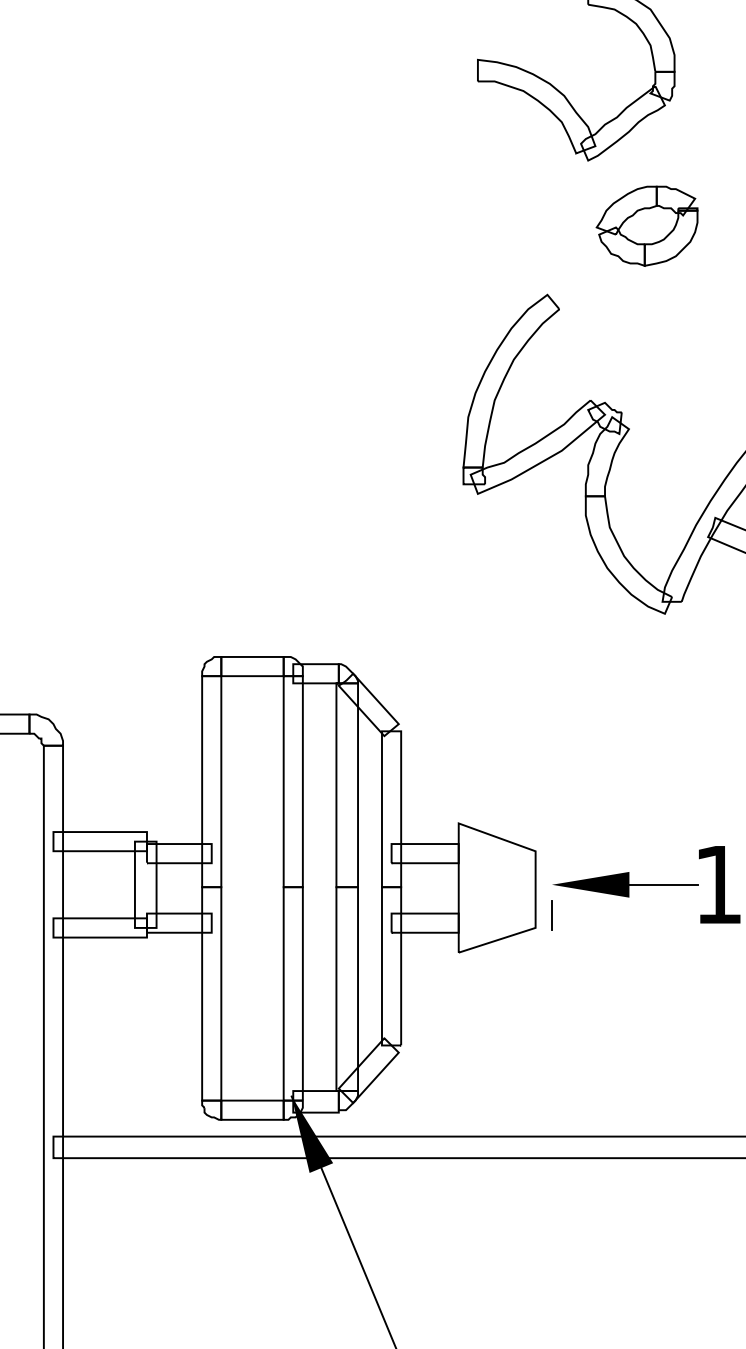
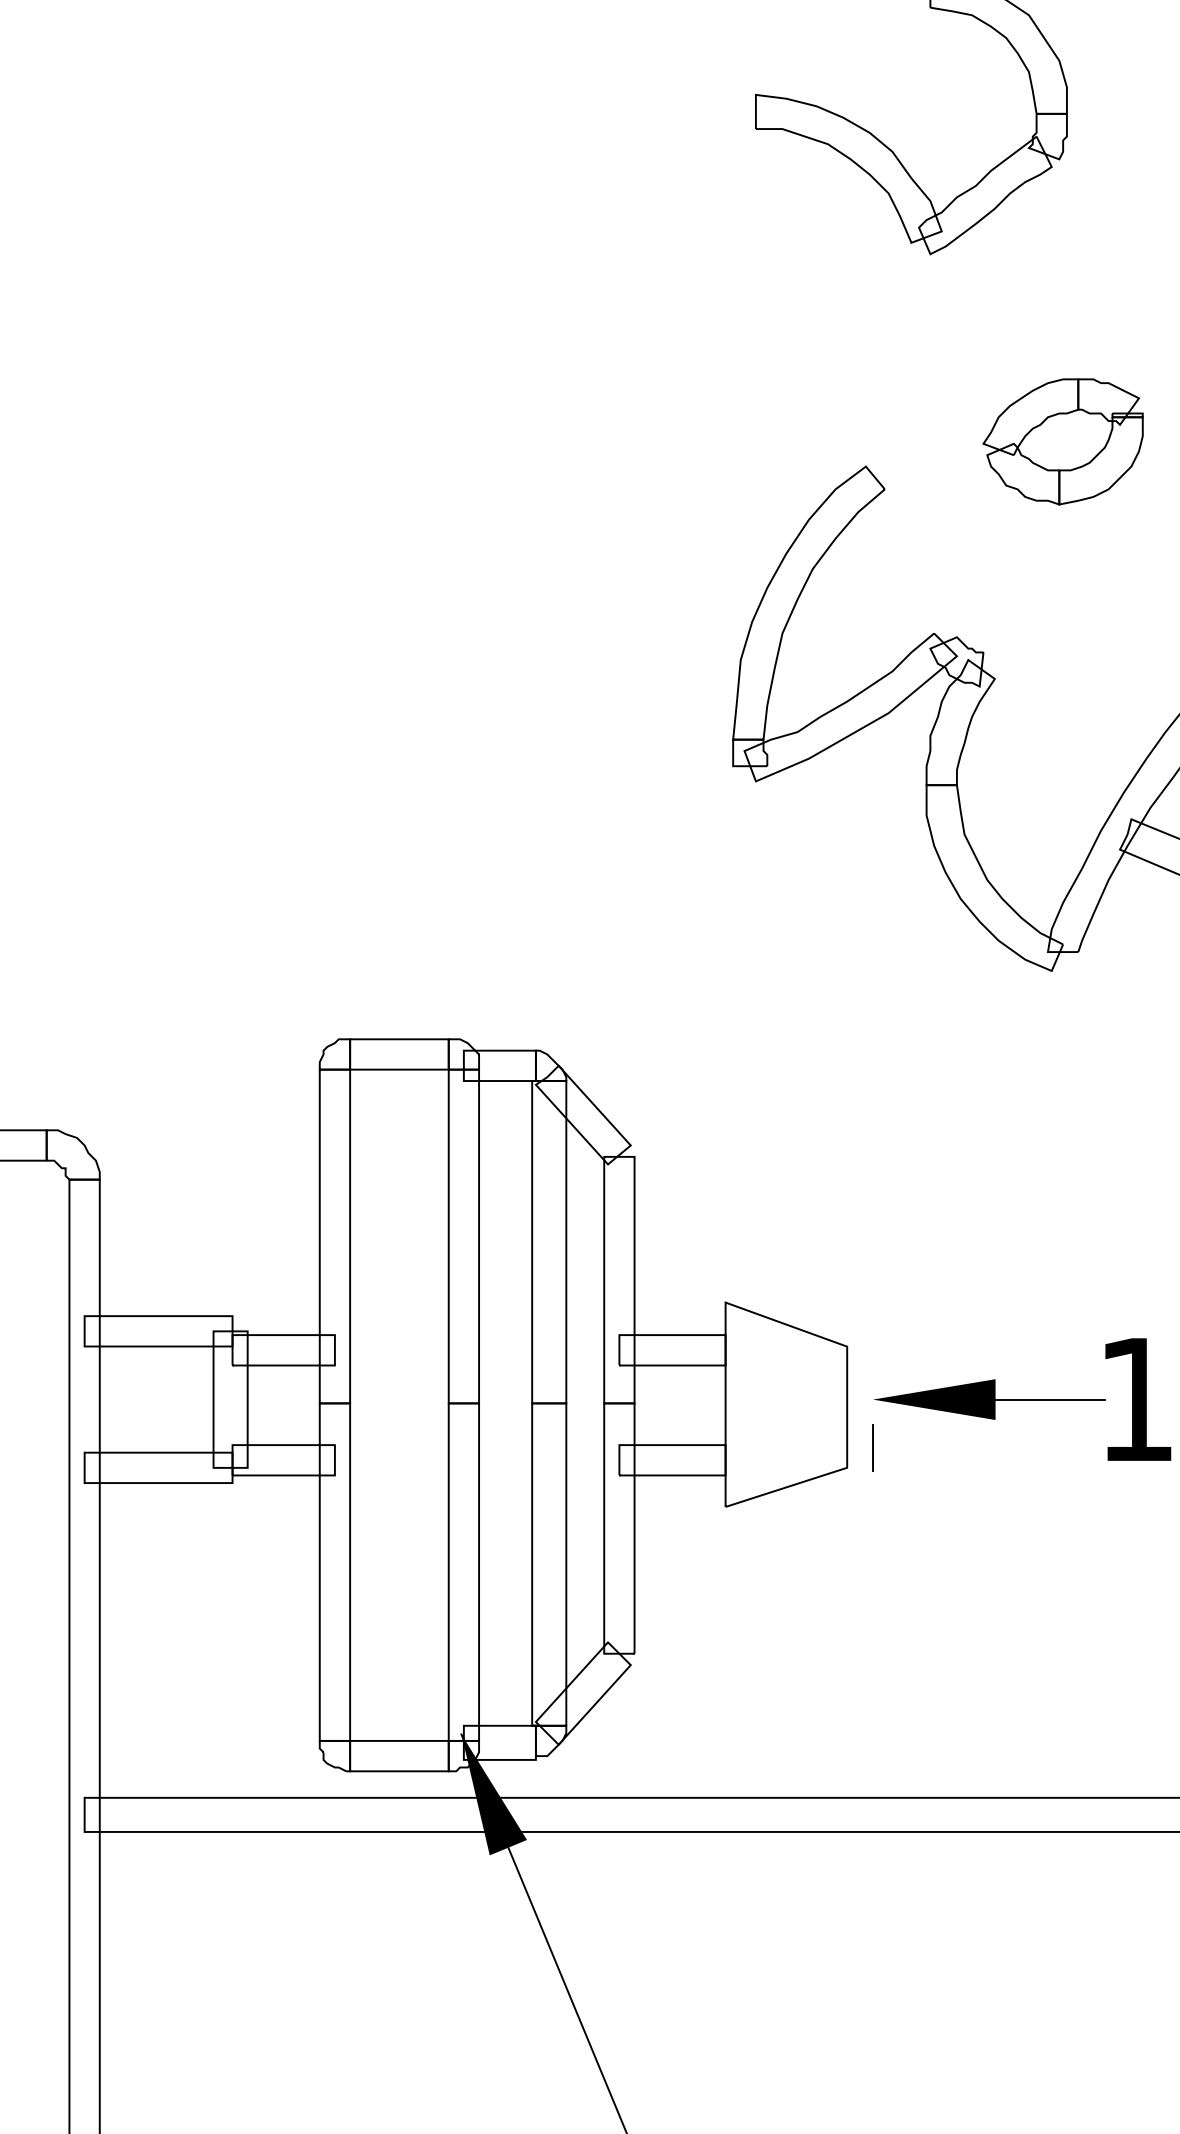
part: (646, 225) -> (1062, 440), moved

